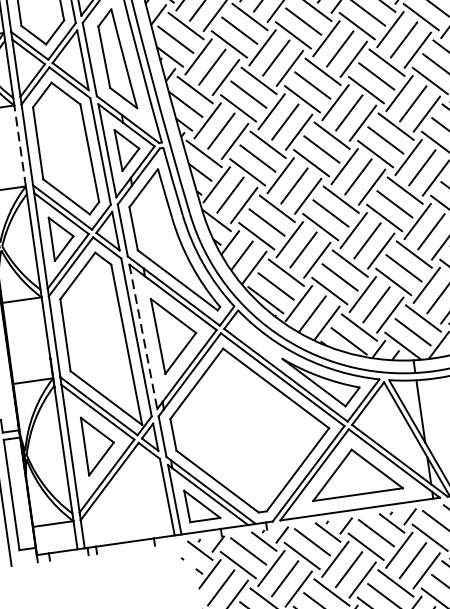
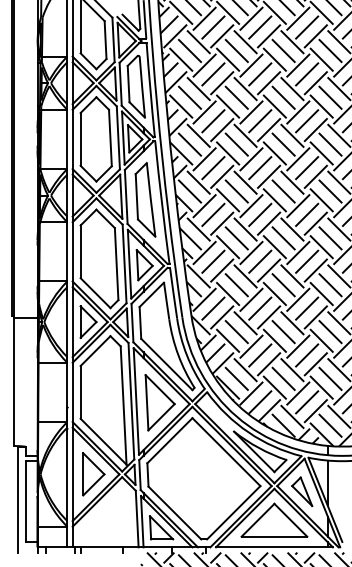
line: (20, 145) -> (67, 251), dashed -> solid
line: (143, 336) -> (136, 401), dashed -> solid
part: (387, 427) -> (302, 491), added

